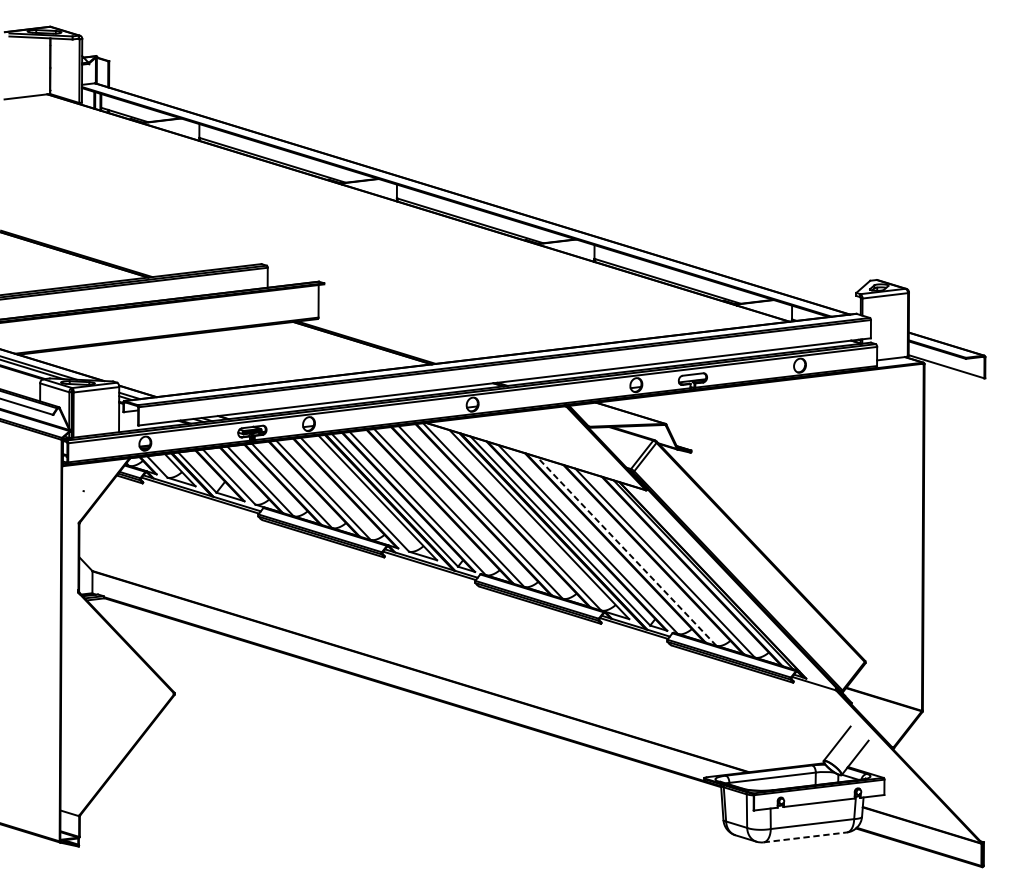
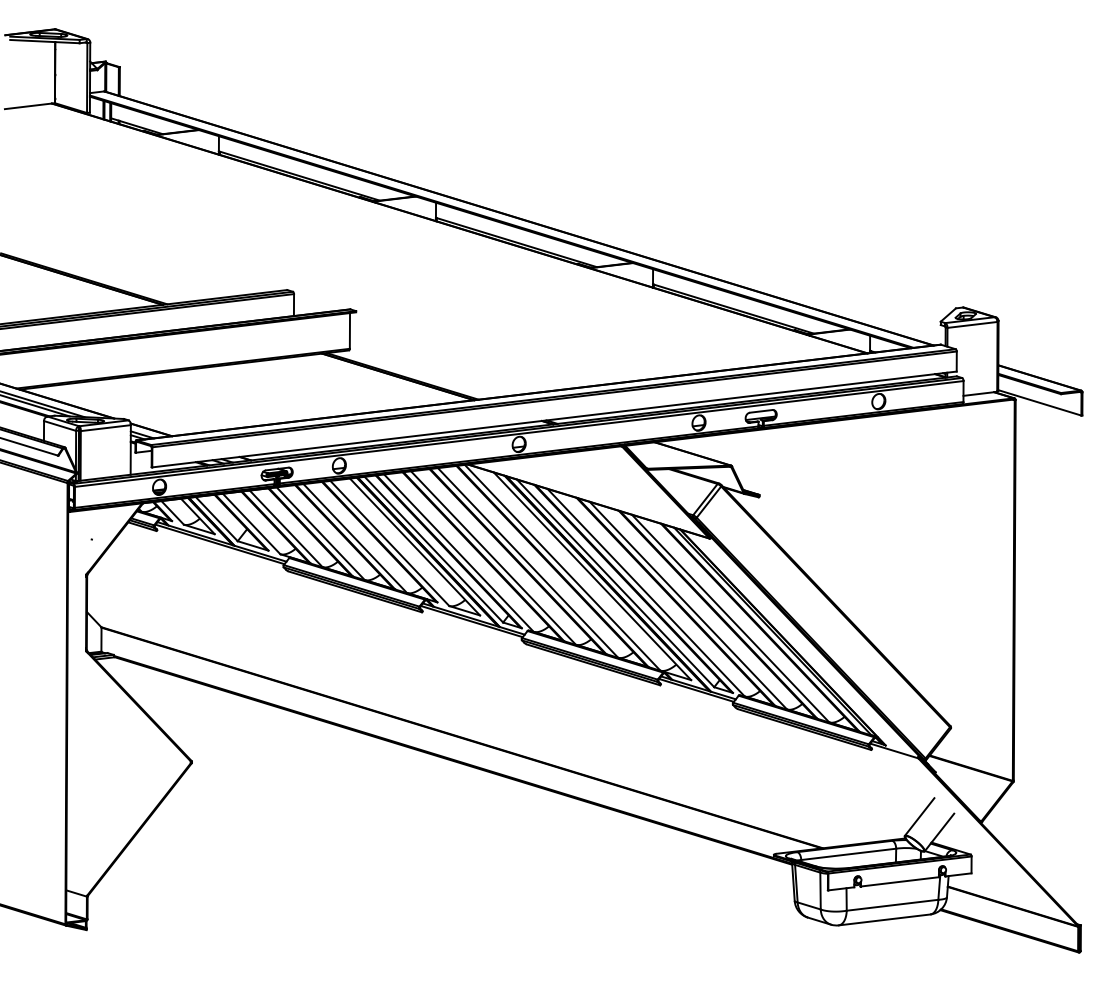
line: (626, 551) -> (688, 605), dashed -> solid
line: (806, 837) -> (885, 919), dashed -> solid

